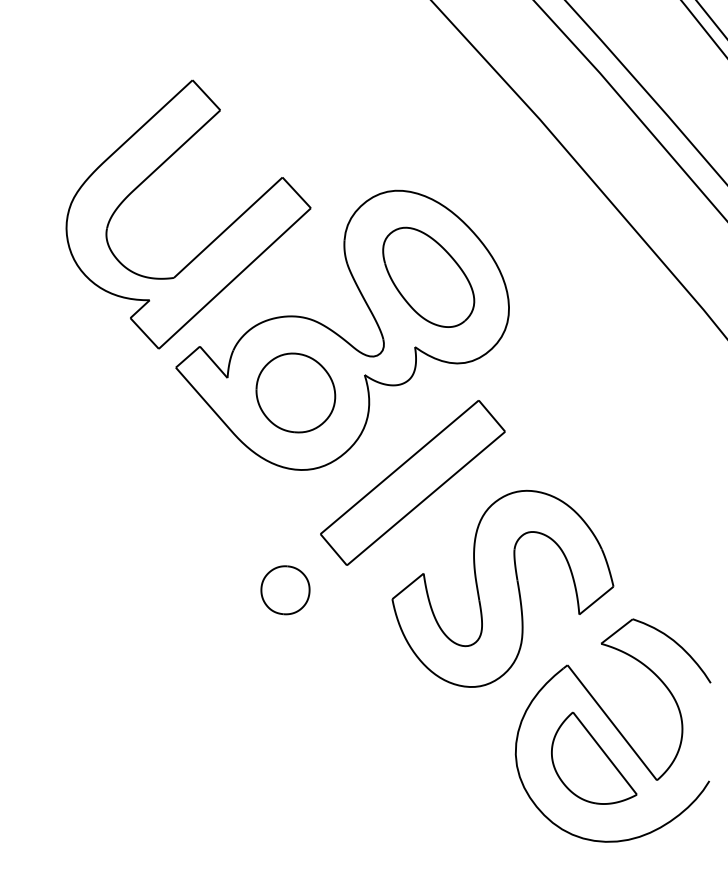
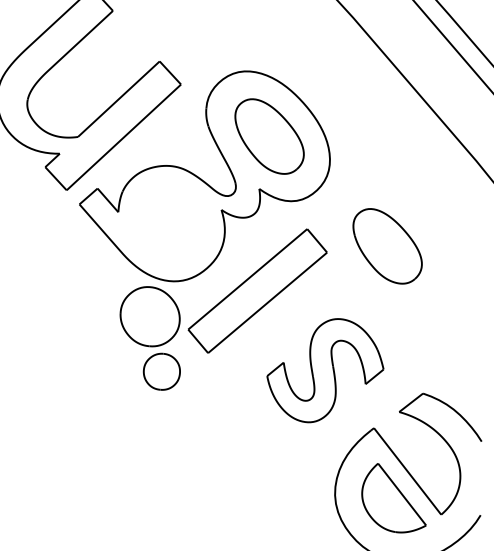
part: (295, 392) -> (149, 316), moved
part: (585, 422) -> (387, 245), added
part: (502, 588) -> (325, 370), size x0.7

